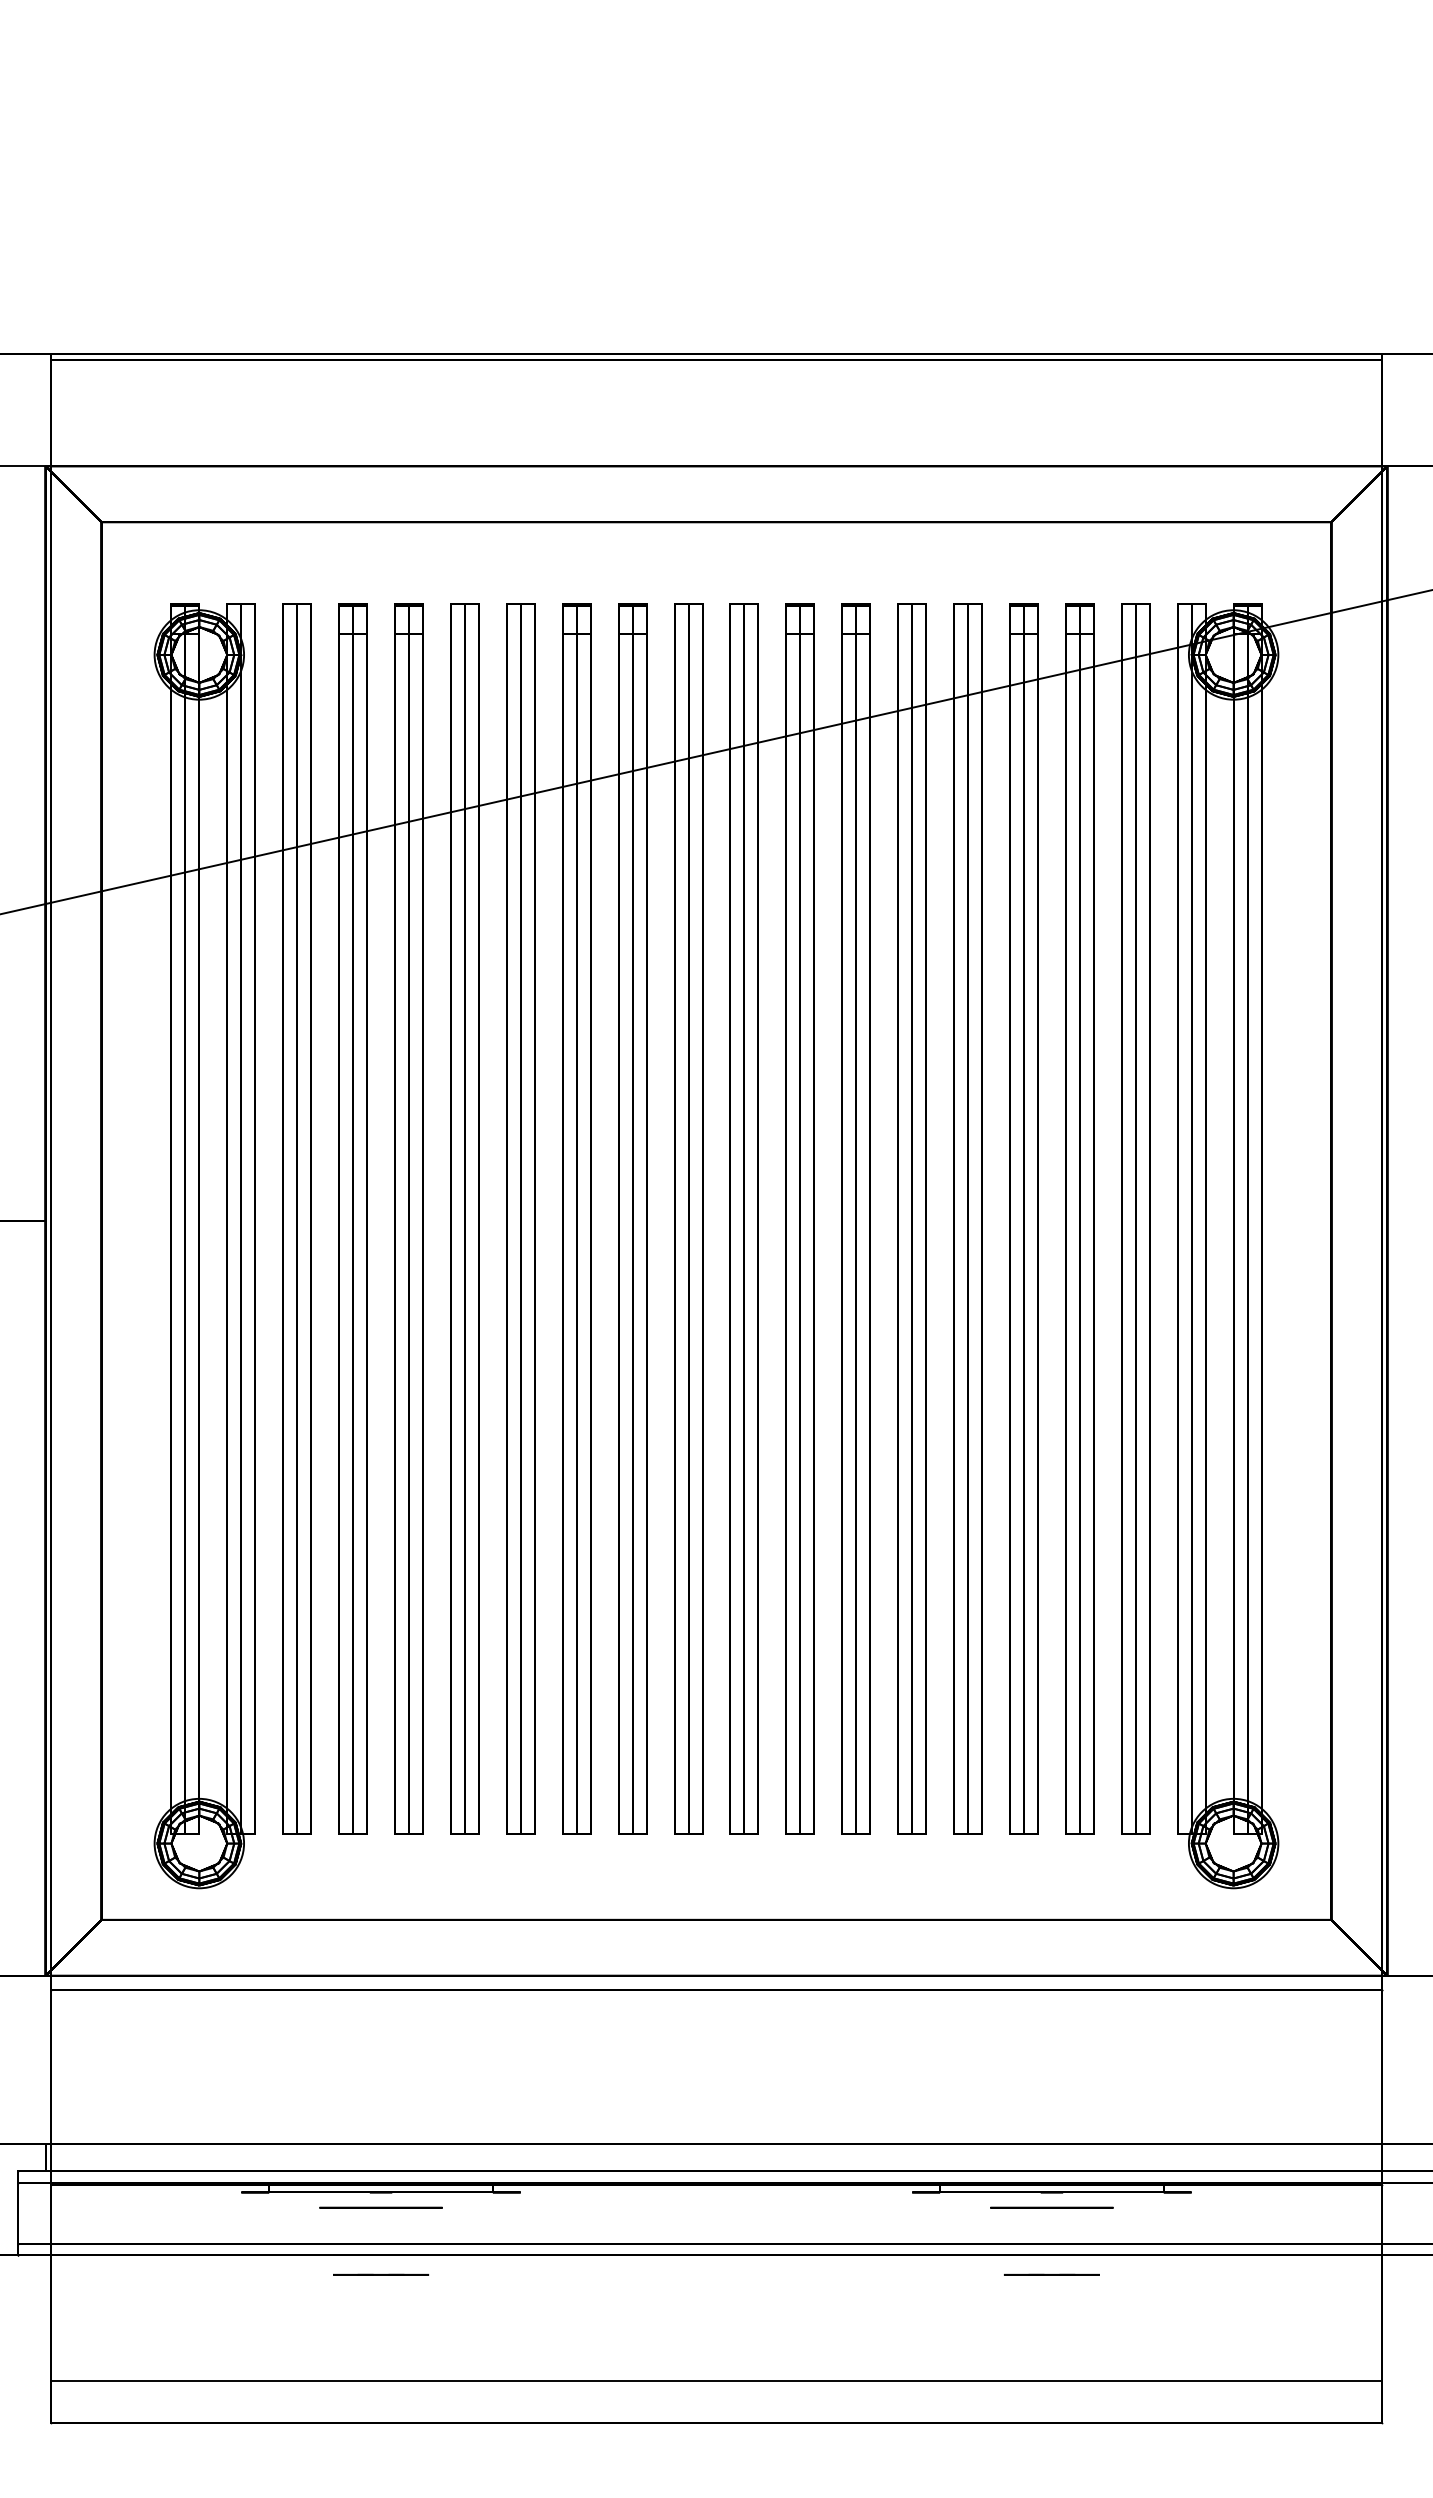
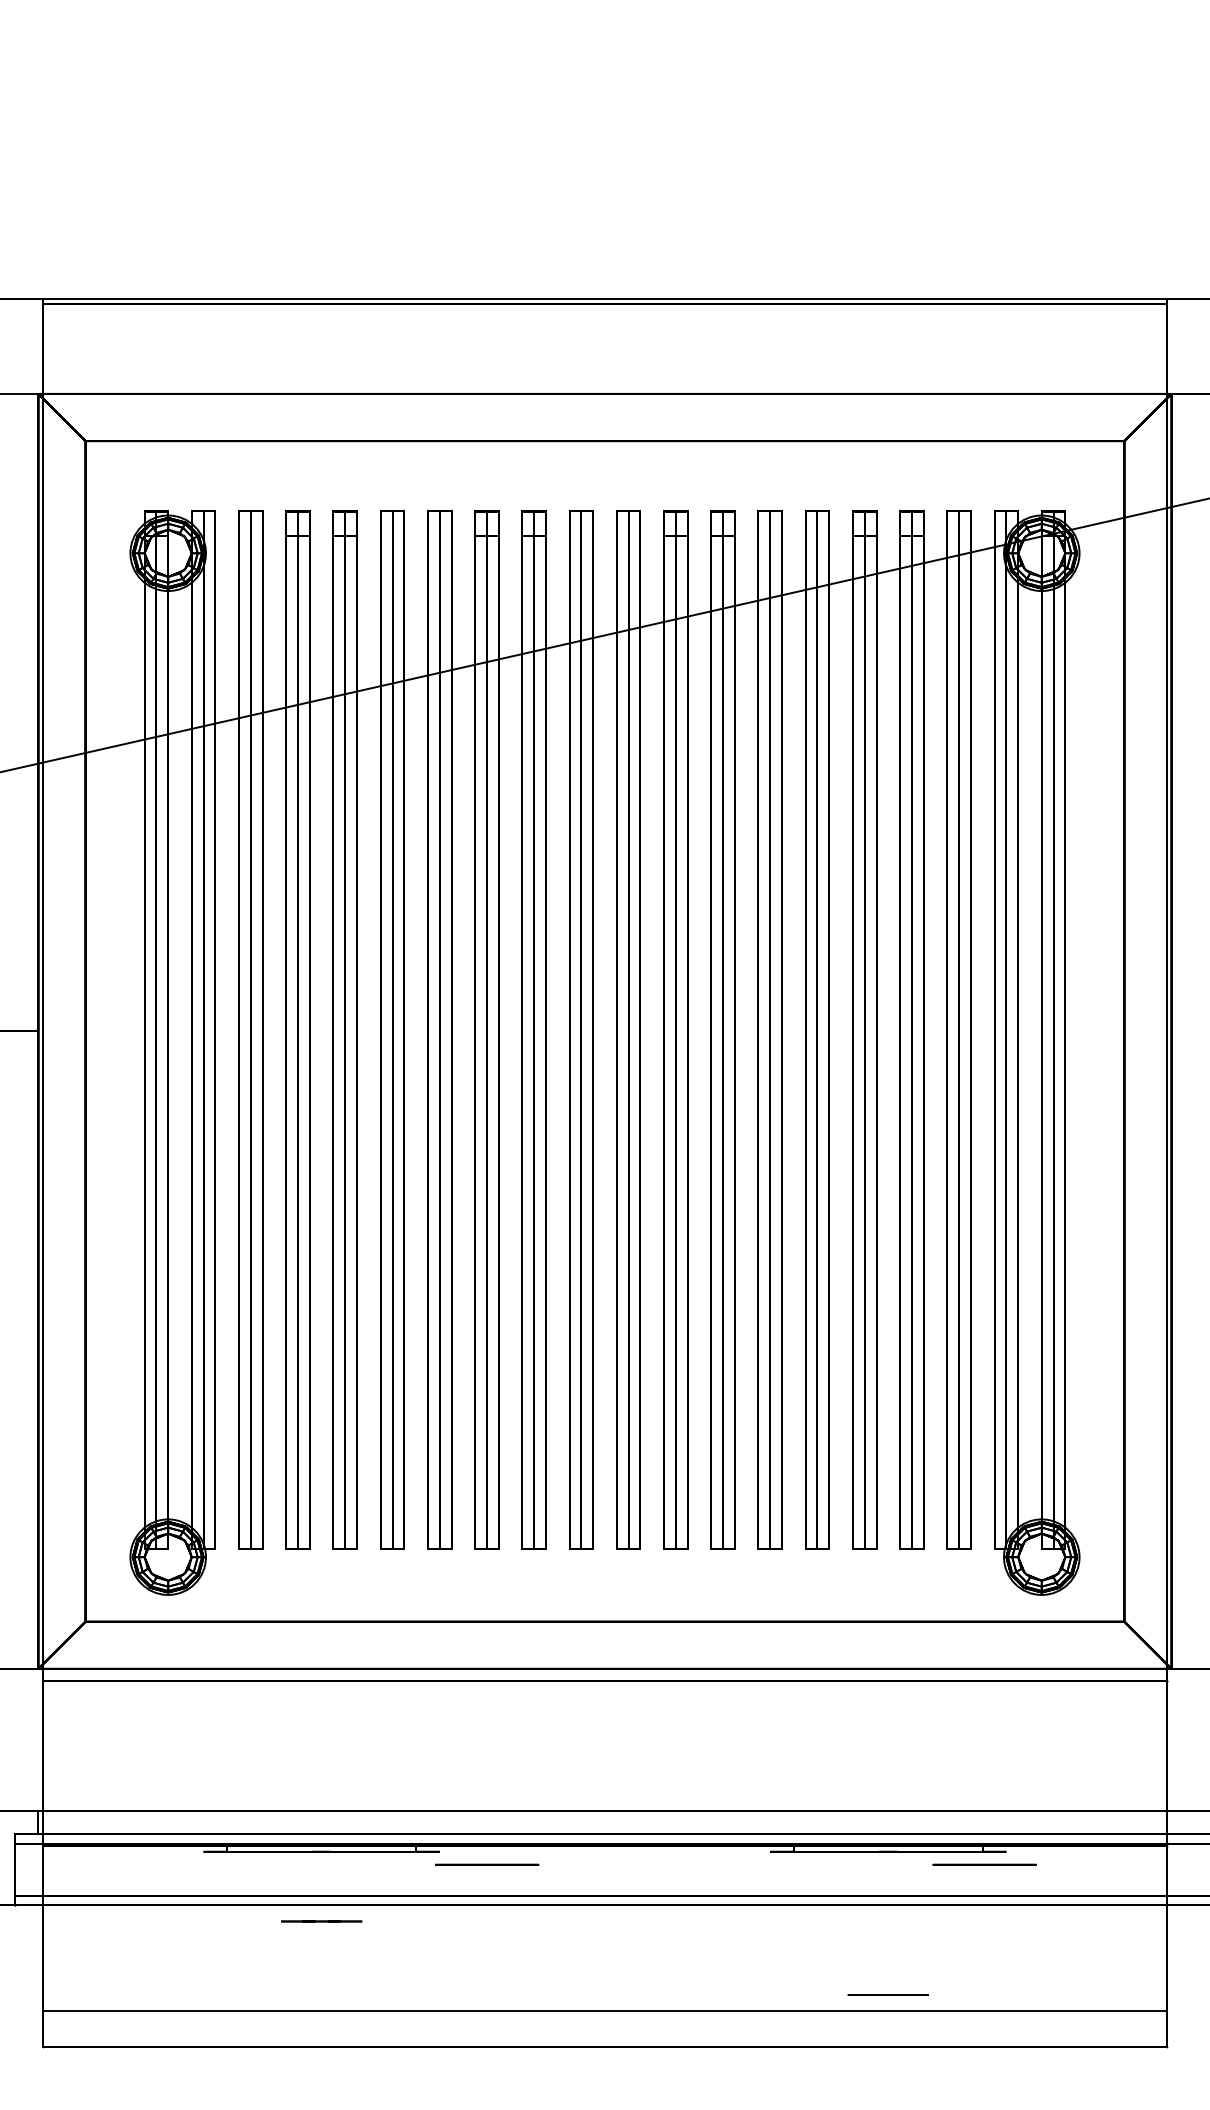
circle: (380, 2207) -> (486, 1864), moved
circle: (1051, 2207) -> (984, 1864), moved
line: (1051, 2274) -> (887, 1994), moved

